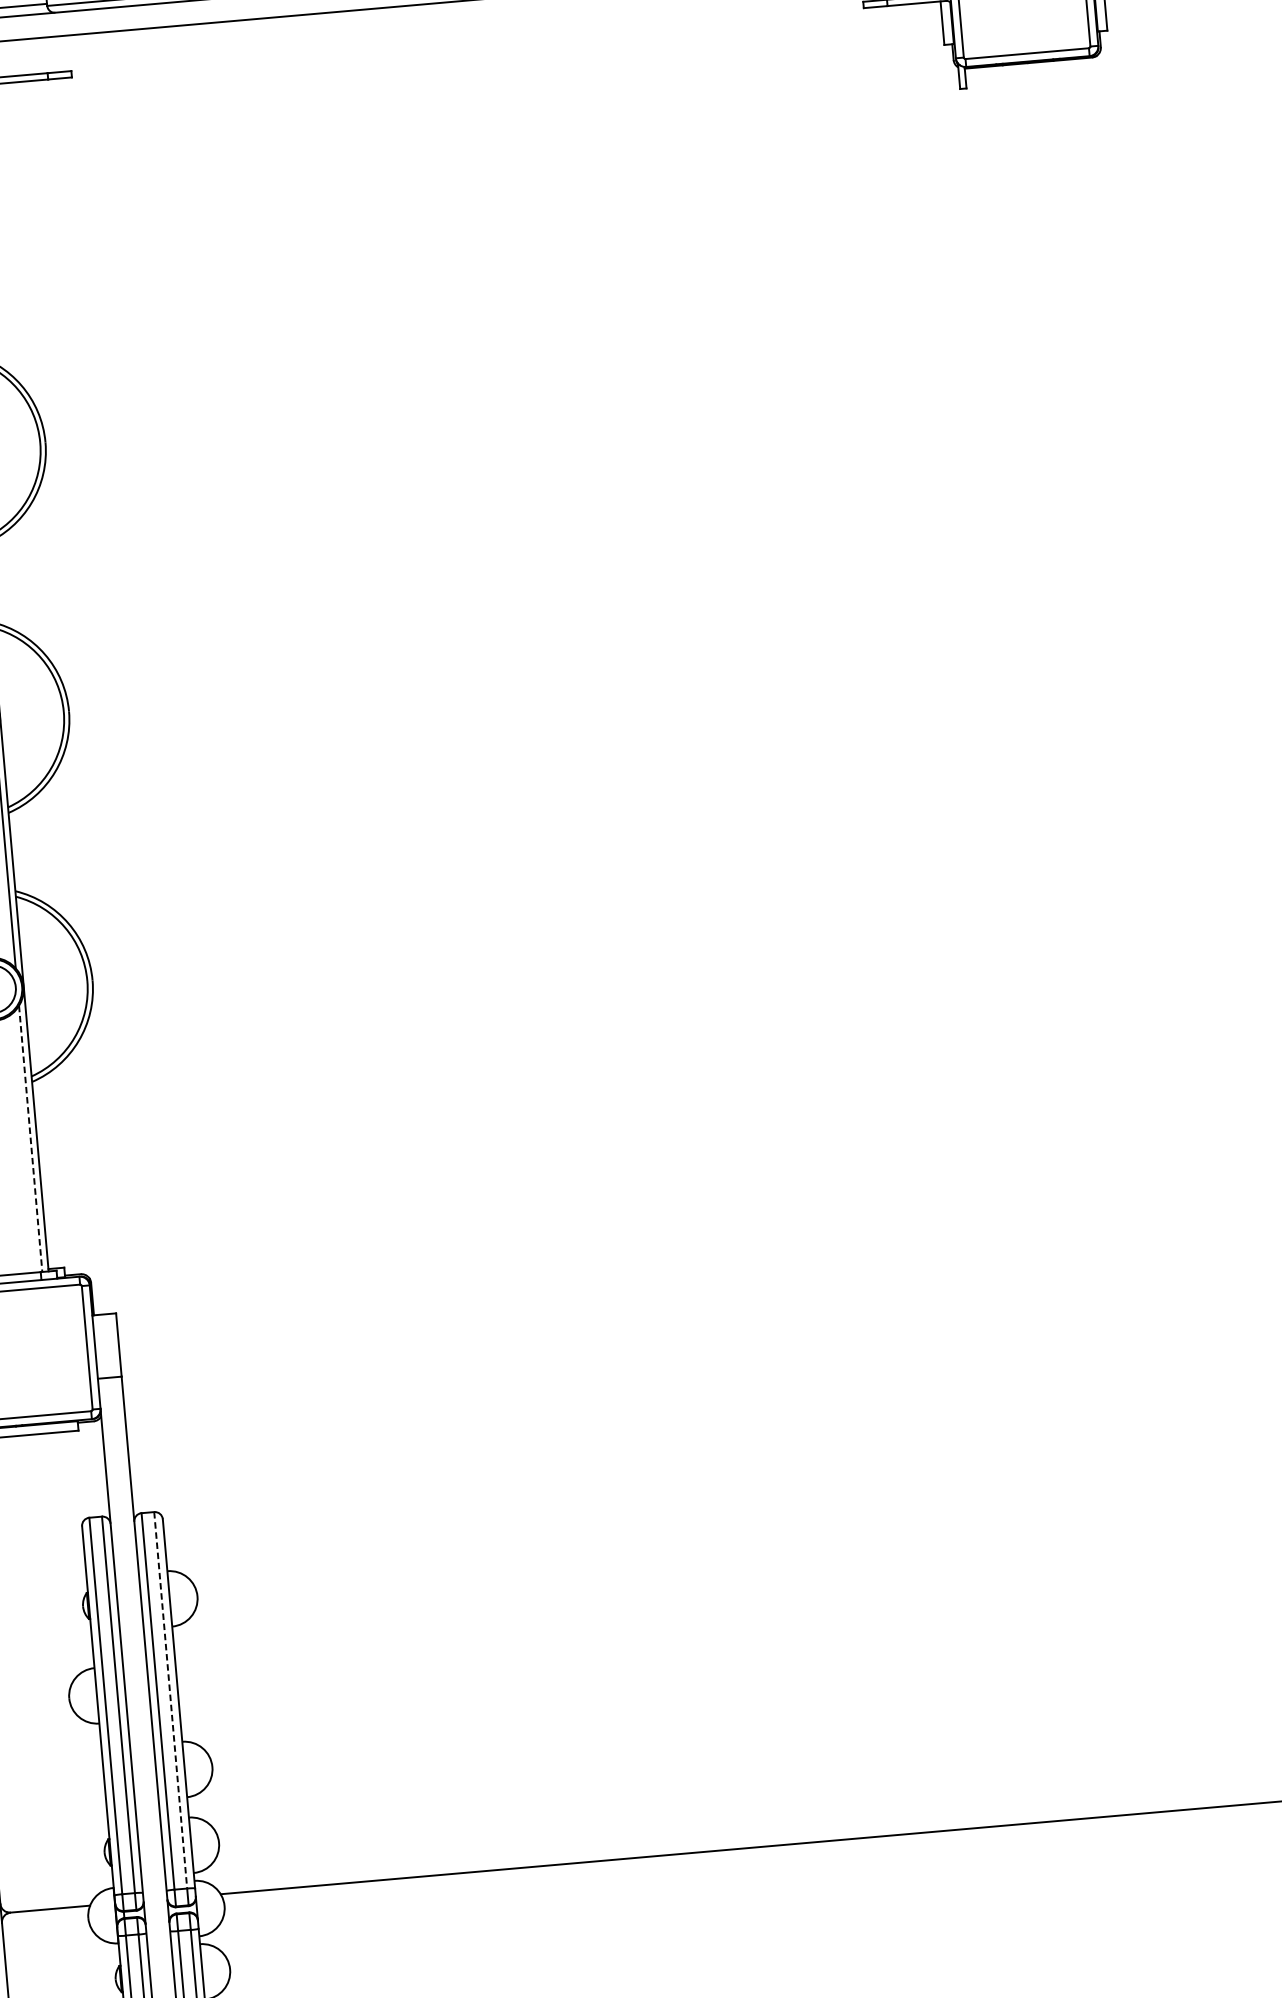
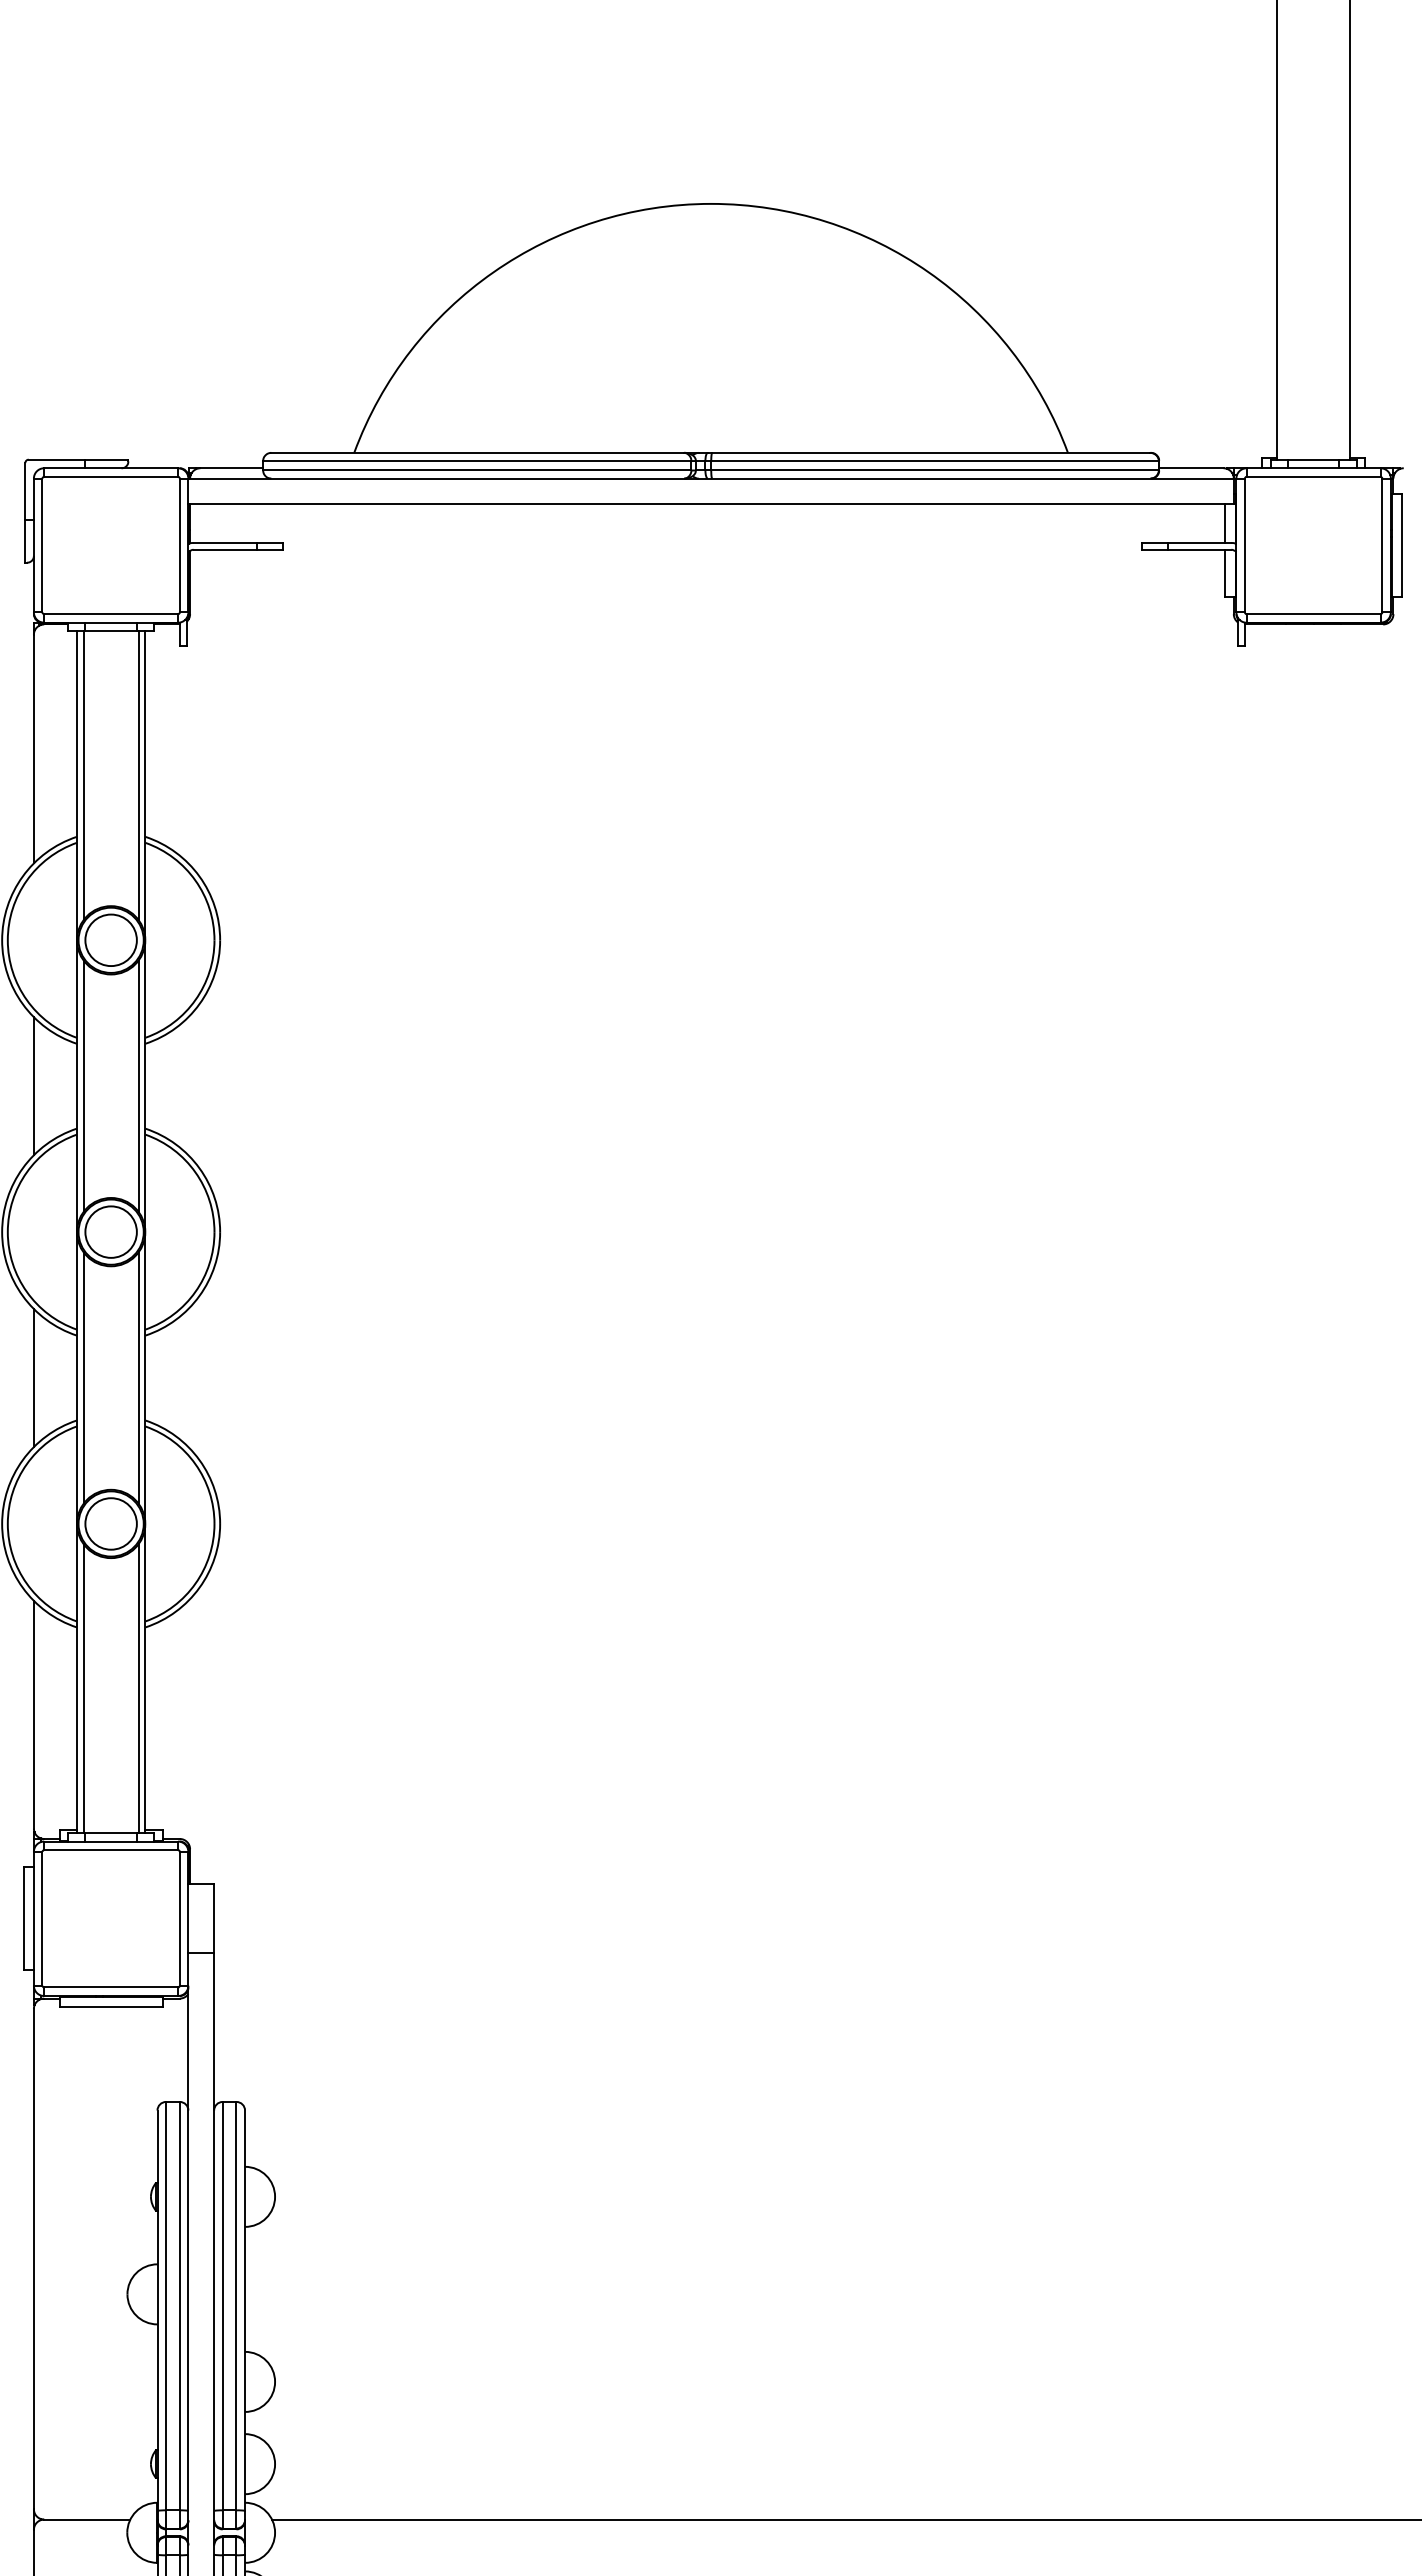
line: (30, 1139) -> (138, 1689), dashed -> solid
line: (170, 1700) -> (236, 2306), dashed -> solid

